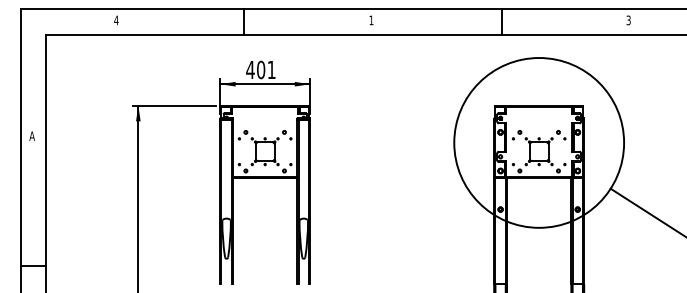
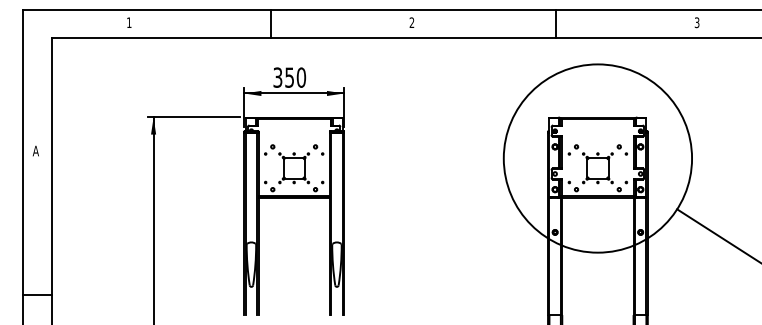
text: (371, 19) -> (412, 21), 1 -> 2
text: (116, 20) -> (129, 22), 4 -> 1
text: (260, 69) -> (288, 77), 401 -> 350

